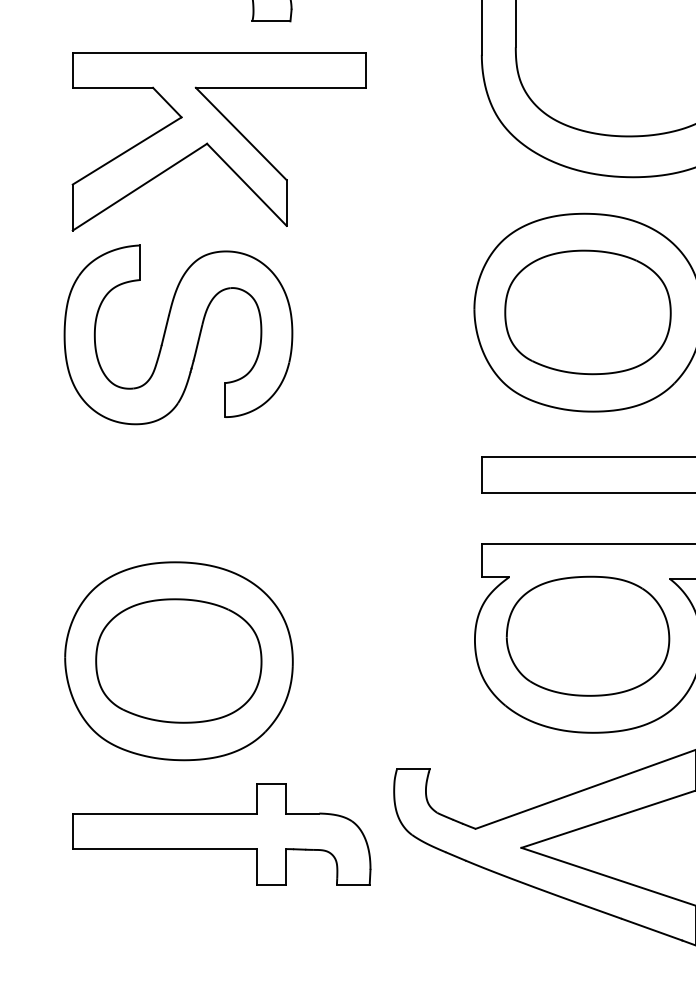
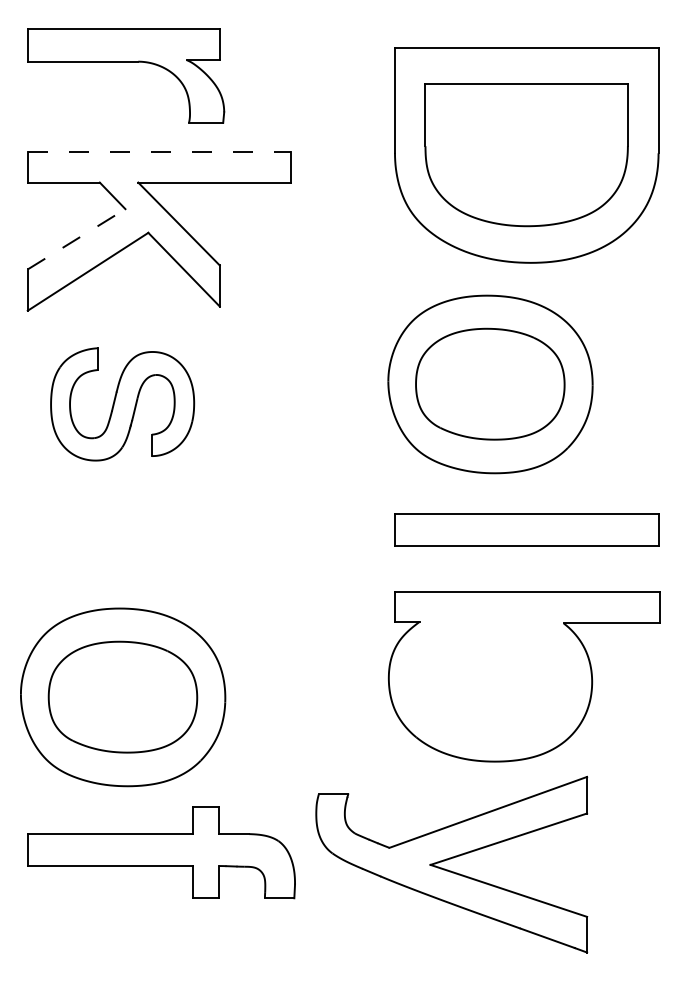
line: (219, 53) -> (159, 151), solid -> dashed
line: (128, 151) -> (77, 239), solid -> dashed
part: (178, 335) -> (122, 404), size x0.7
part: (588, 635) -> (490, 674), removed

